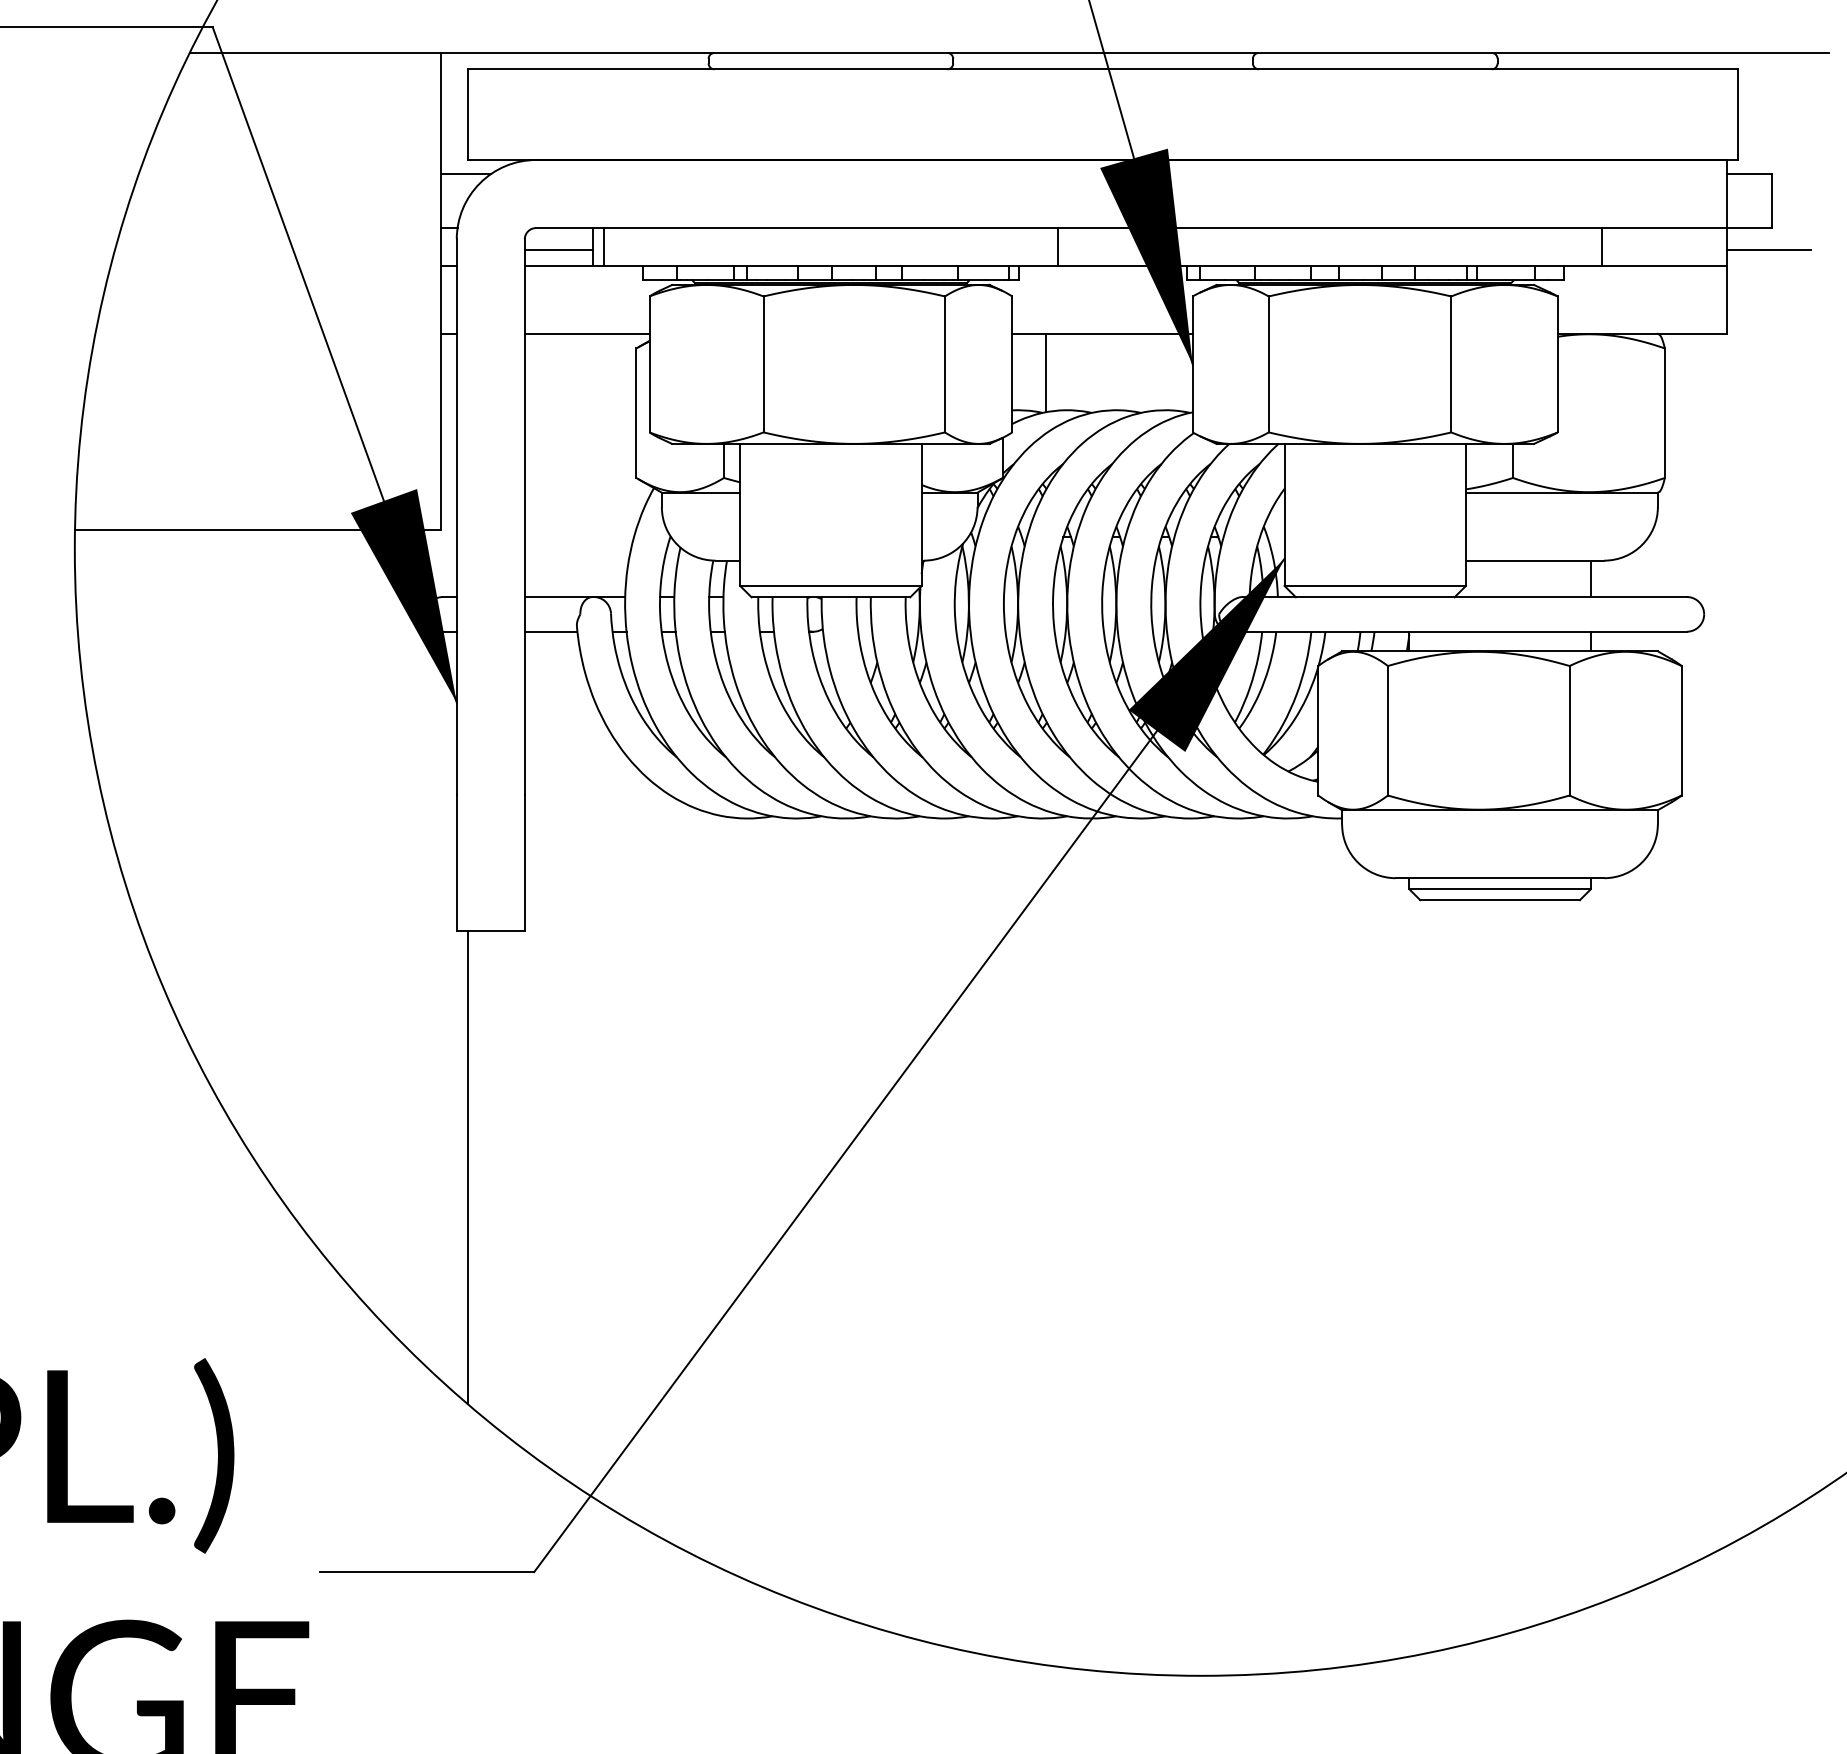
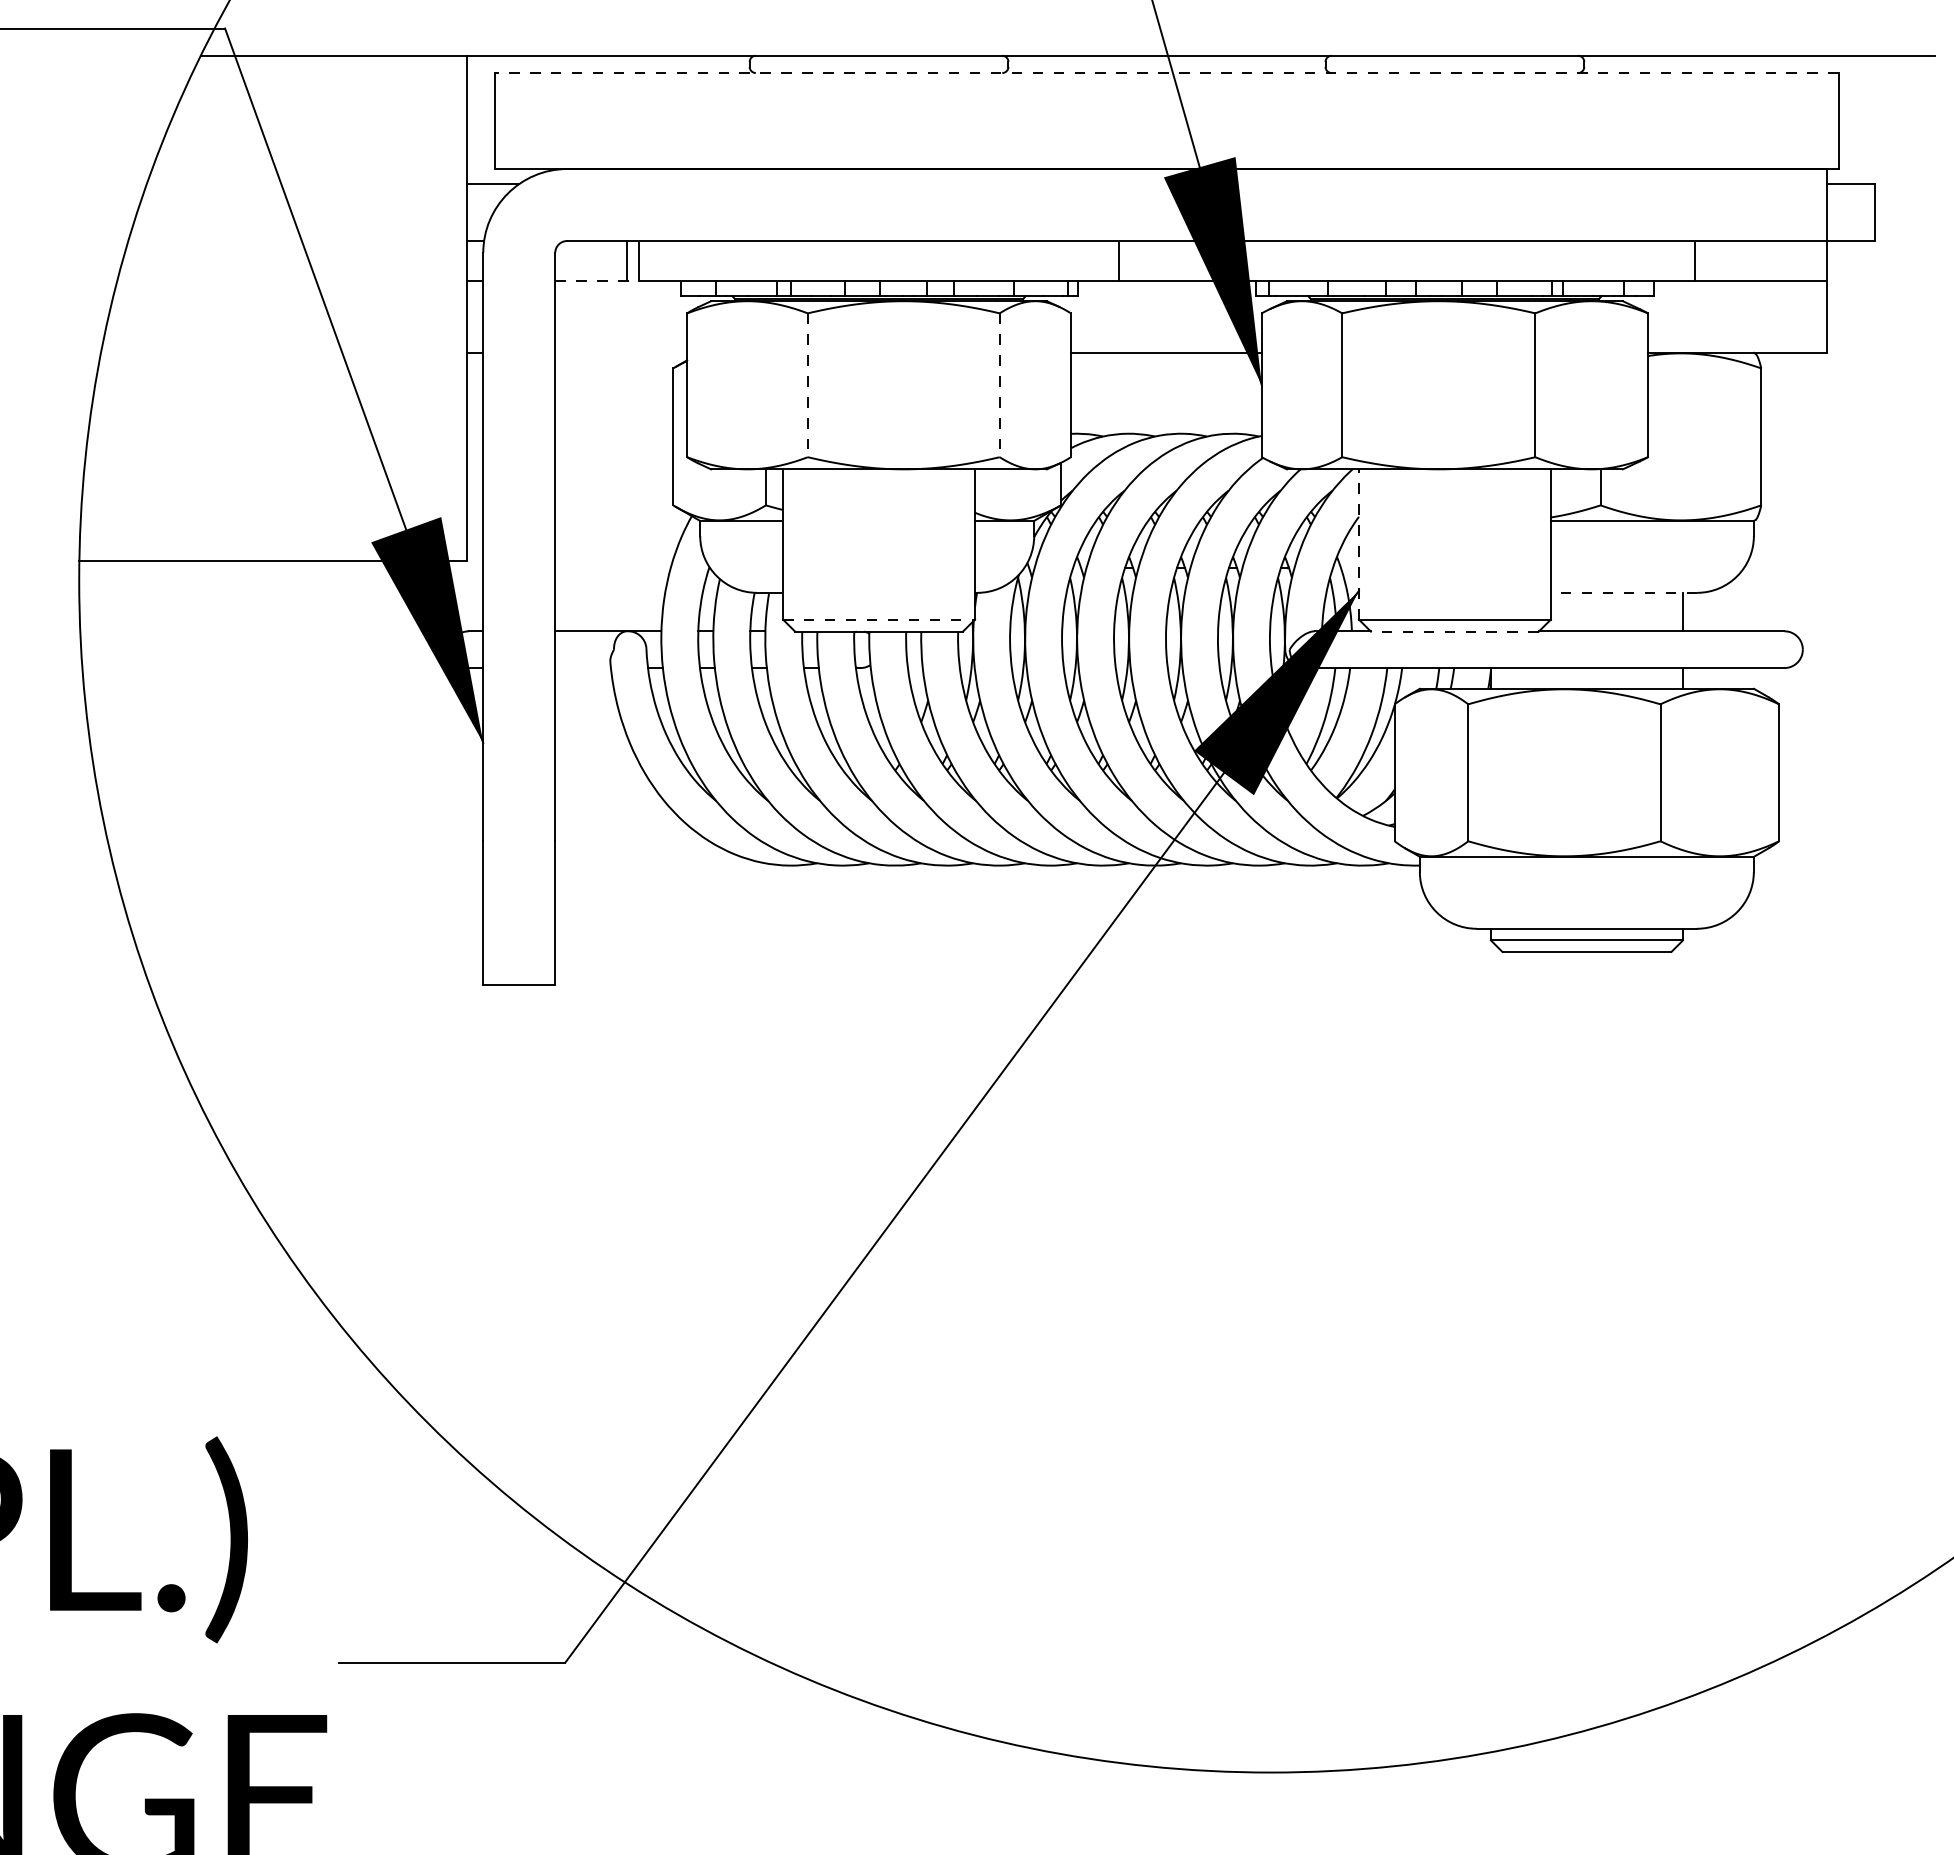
line: (1102, 69) -> (1166, 73), solid -> dashed
line: (559, 249) -> (591, 263), removed
line: (1768, 249) -> (1870, 263), removed
line: (564, 265) -> (597, 280), solid -> dashed
line: (587, 333) -> (621, 352), removed
line: (763, 364) -> (807, 385), solid -> dashed
line: (944, 364) -> (999, 385), solid -> dashed
line: (1046, 372) -> (1107, 393), removed
line: (1284, 514) -> (1358, 543), solid -> dashed
line: (1534, 560) -> (1623, 592), solid -> dashed
line: (831, 585) -> (879, 619), solid -> dashed
line: (1374, 597) -> (1454, 631), solid -> dashed
line: (550, 632) -> (582, 668), removed
line: (468, 1167) -> (495, 1234), removed

